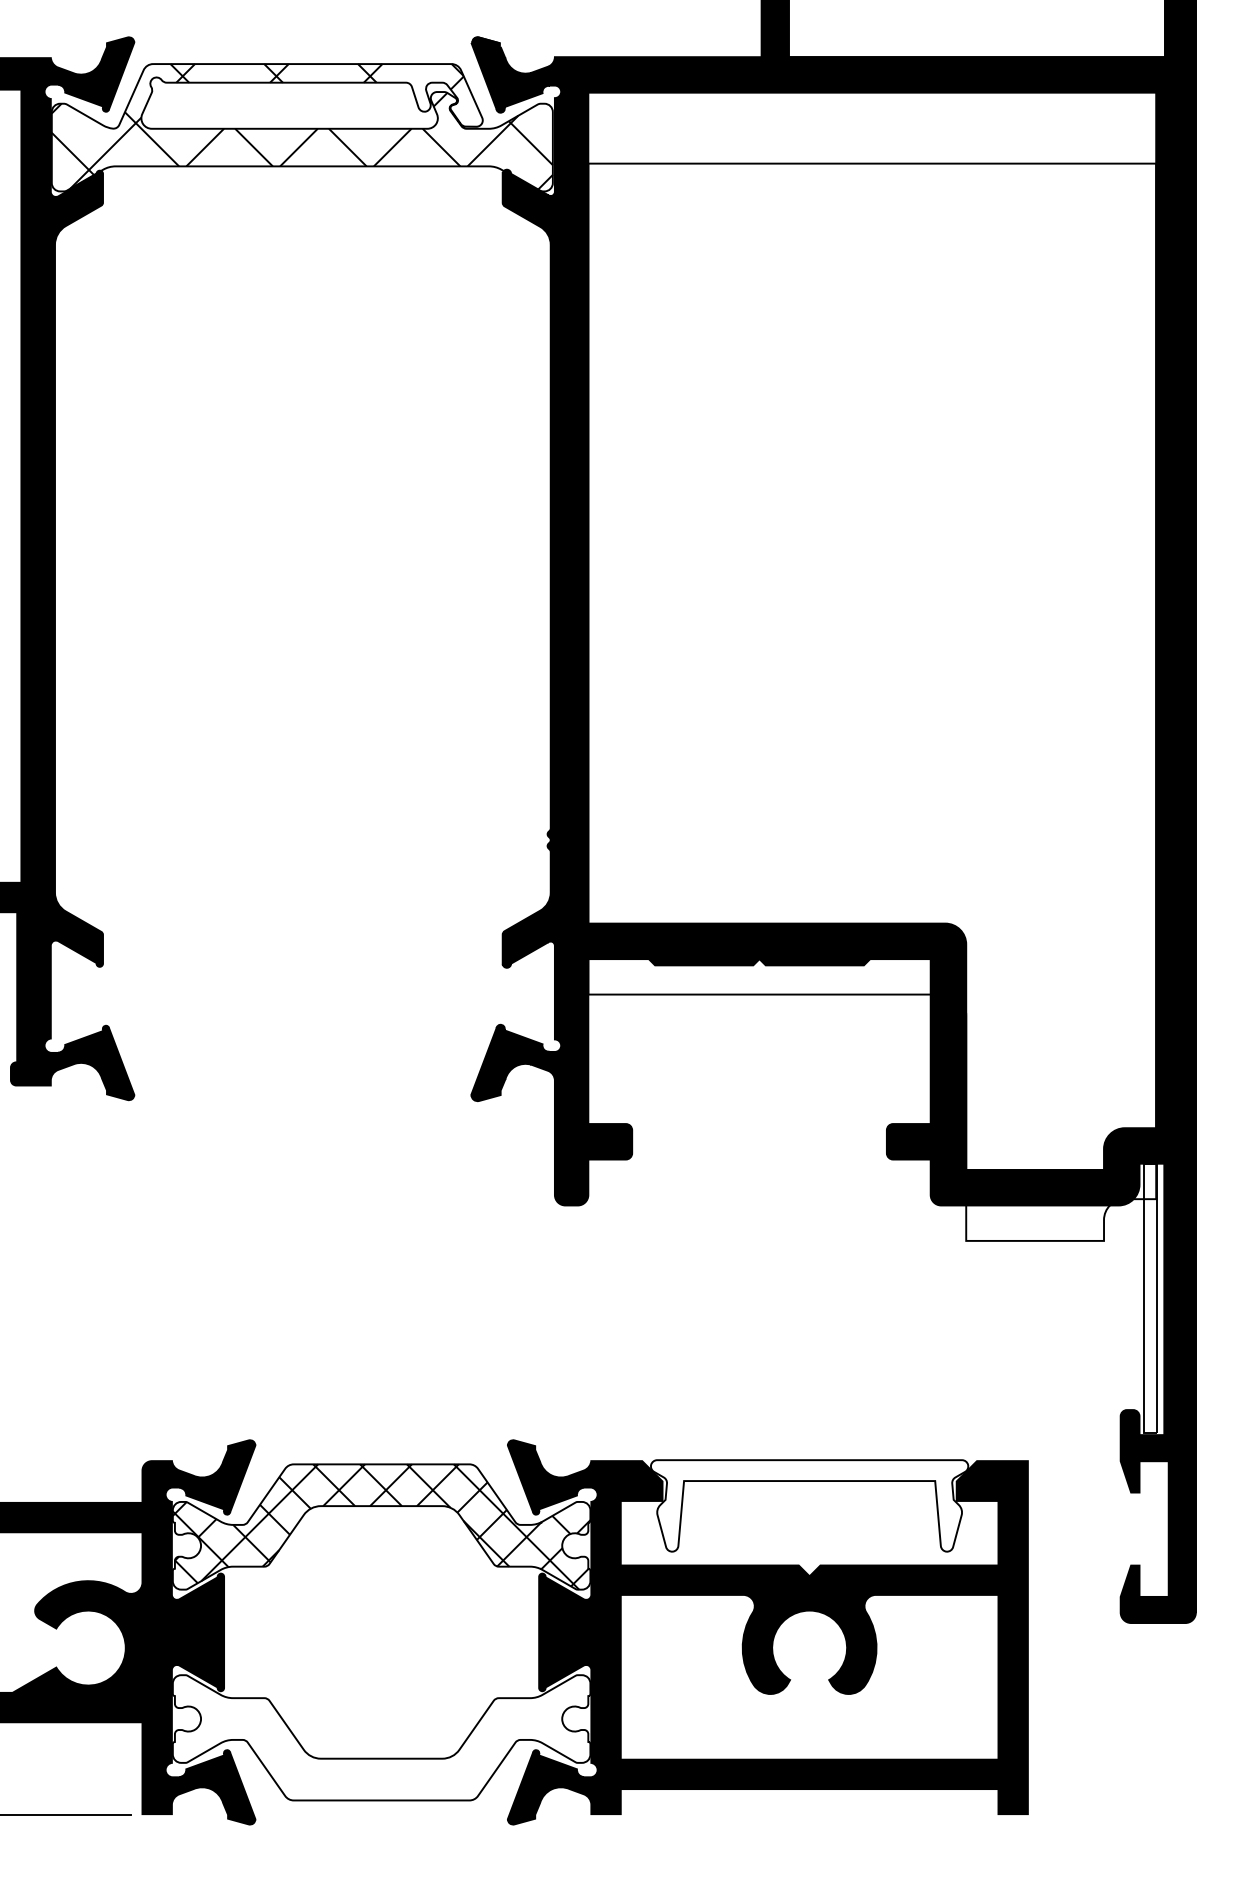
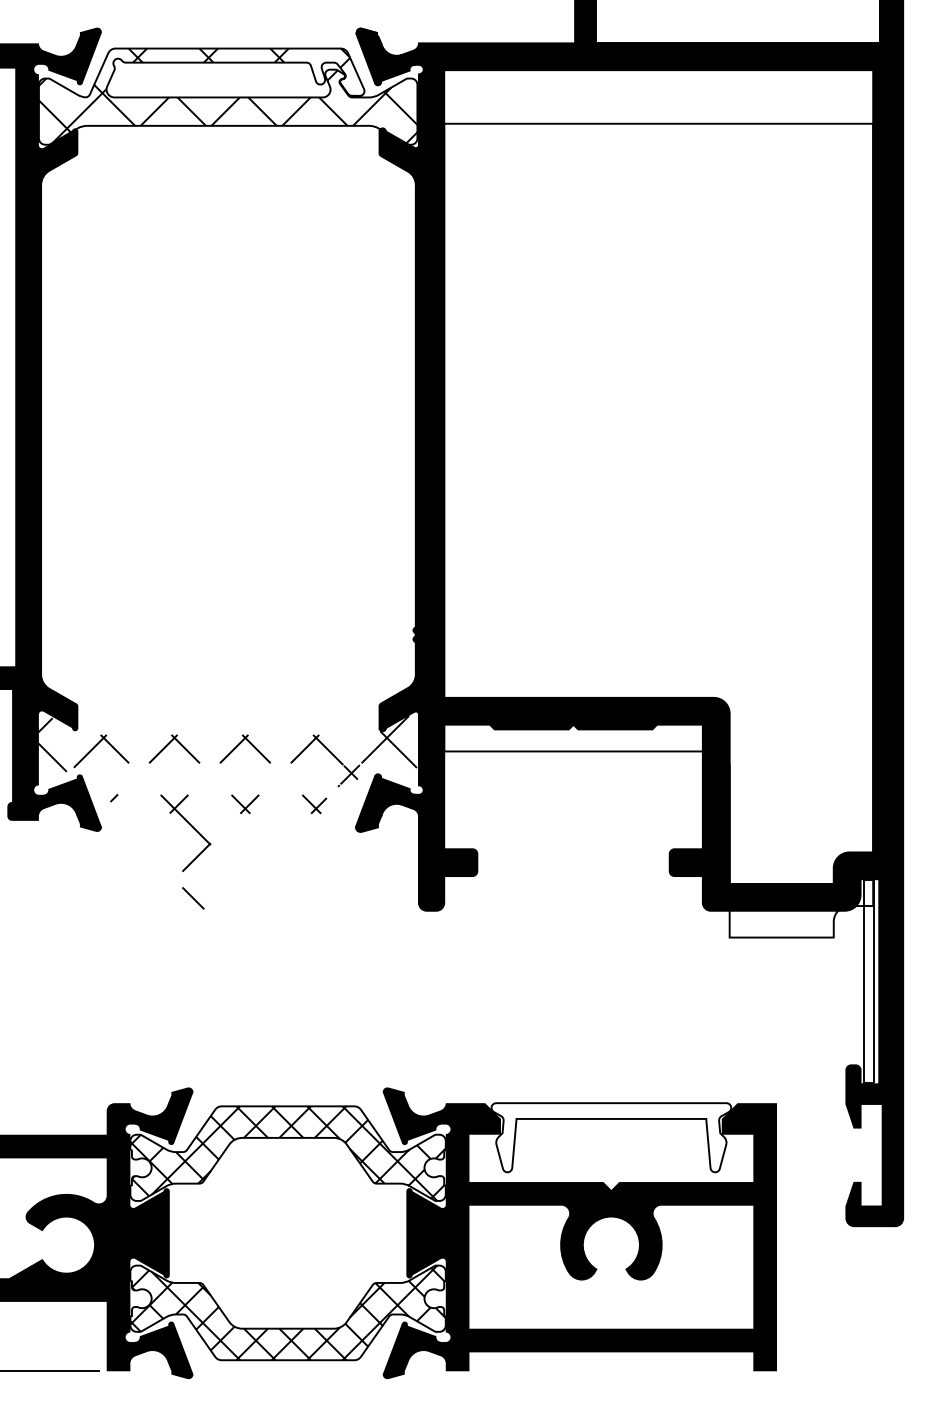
hatch: (301, 1075) -> (227, 812), added
hatch: (381, 1737) -> (287, 1312), added

